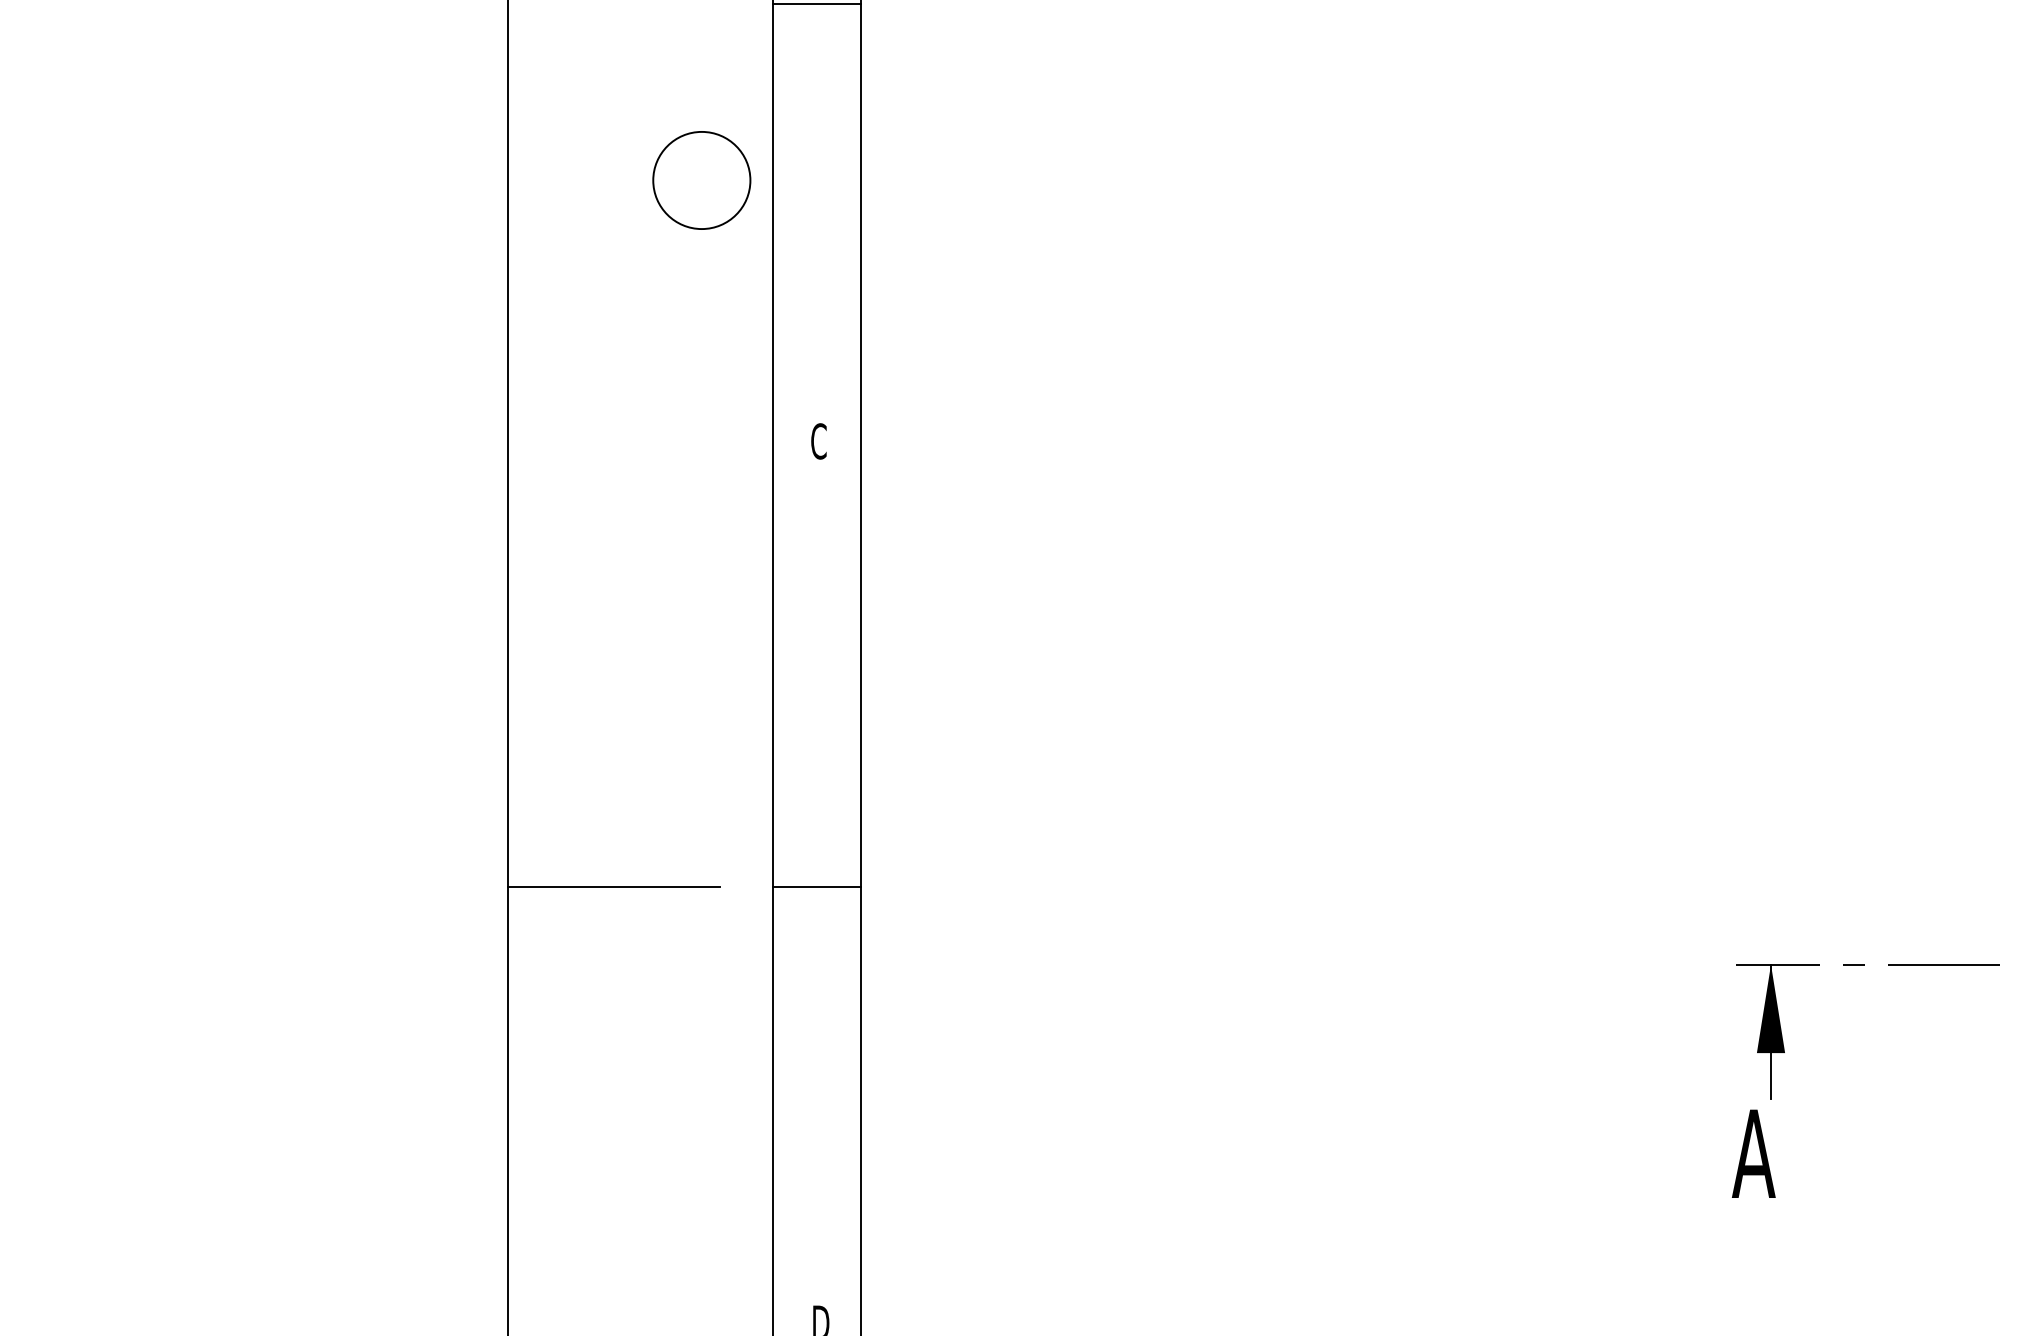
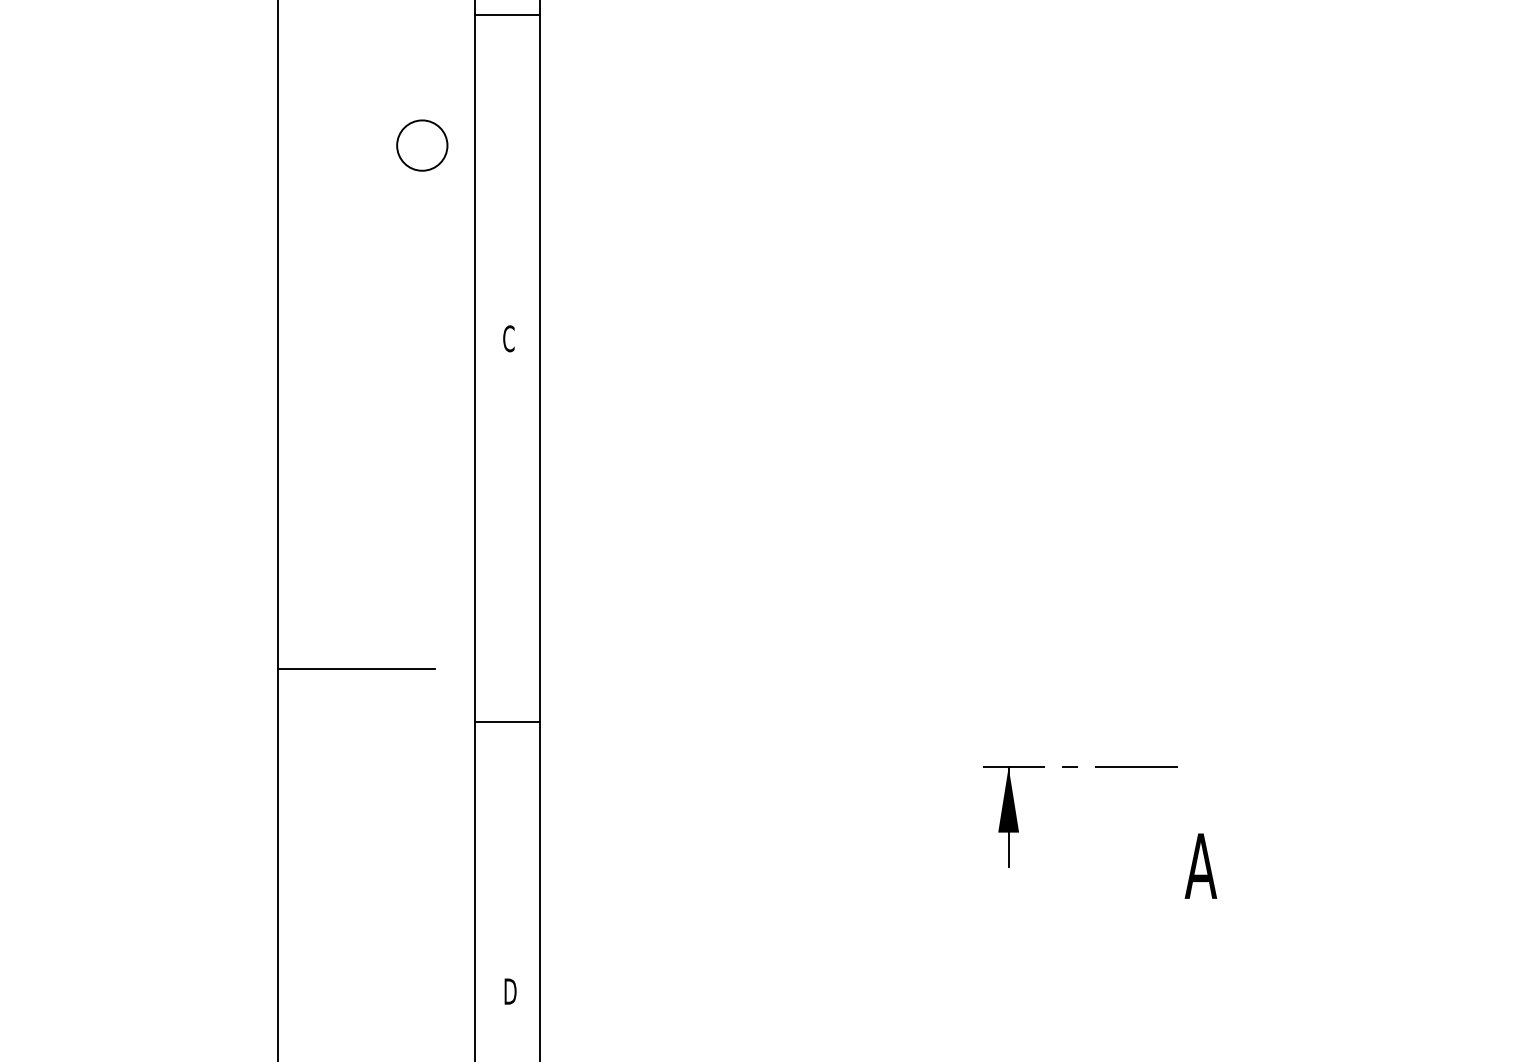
circle: (702, 180) -> (422, 145), size x0.7
line: (815, 886) -> (506, 721), moved
part: (1863, 965) -> (1077, 767), moved

